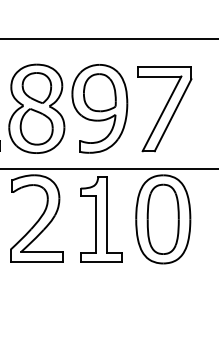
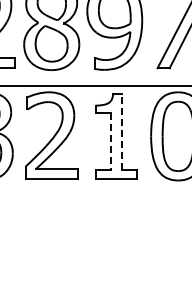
line: (107, 214) -> (122, 131), solid -> dashed
line: (96, 225) -> (111, 142), solid -> dashed

